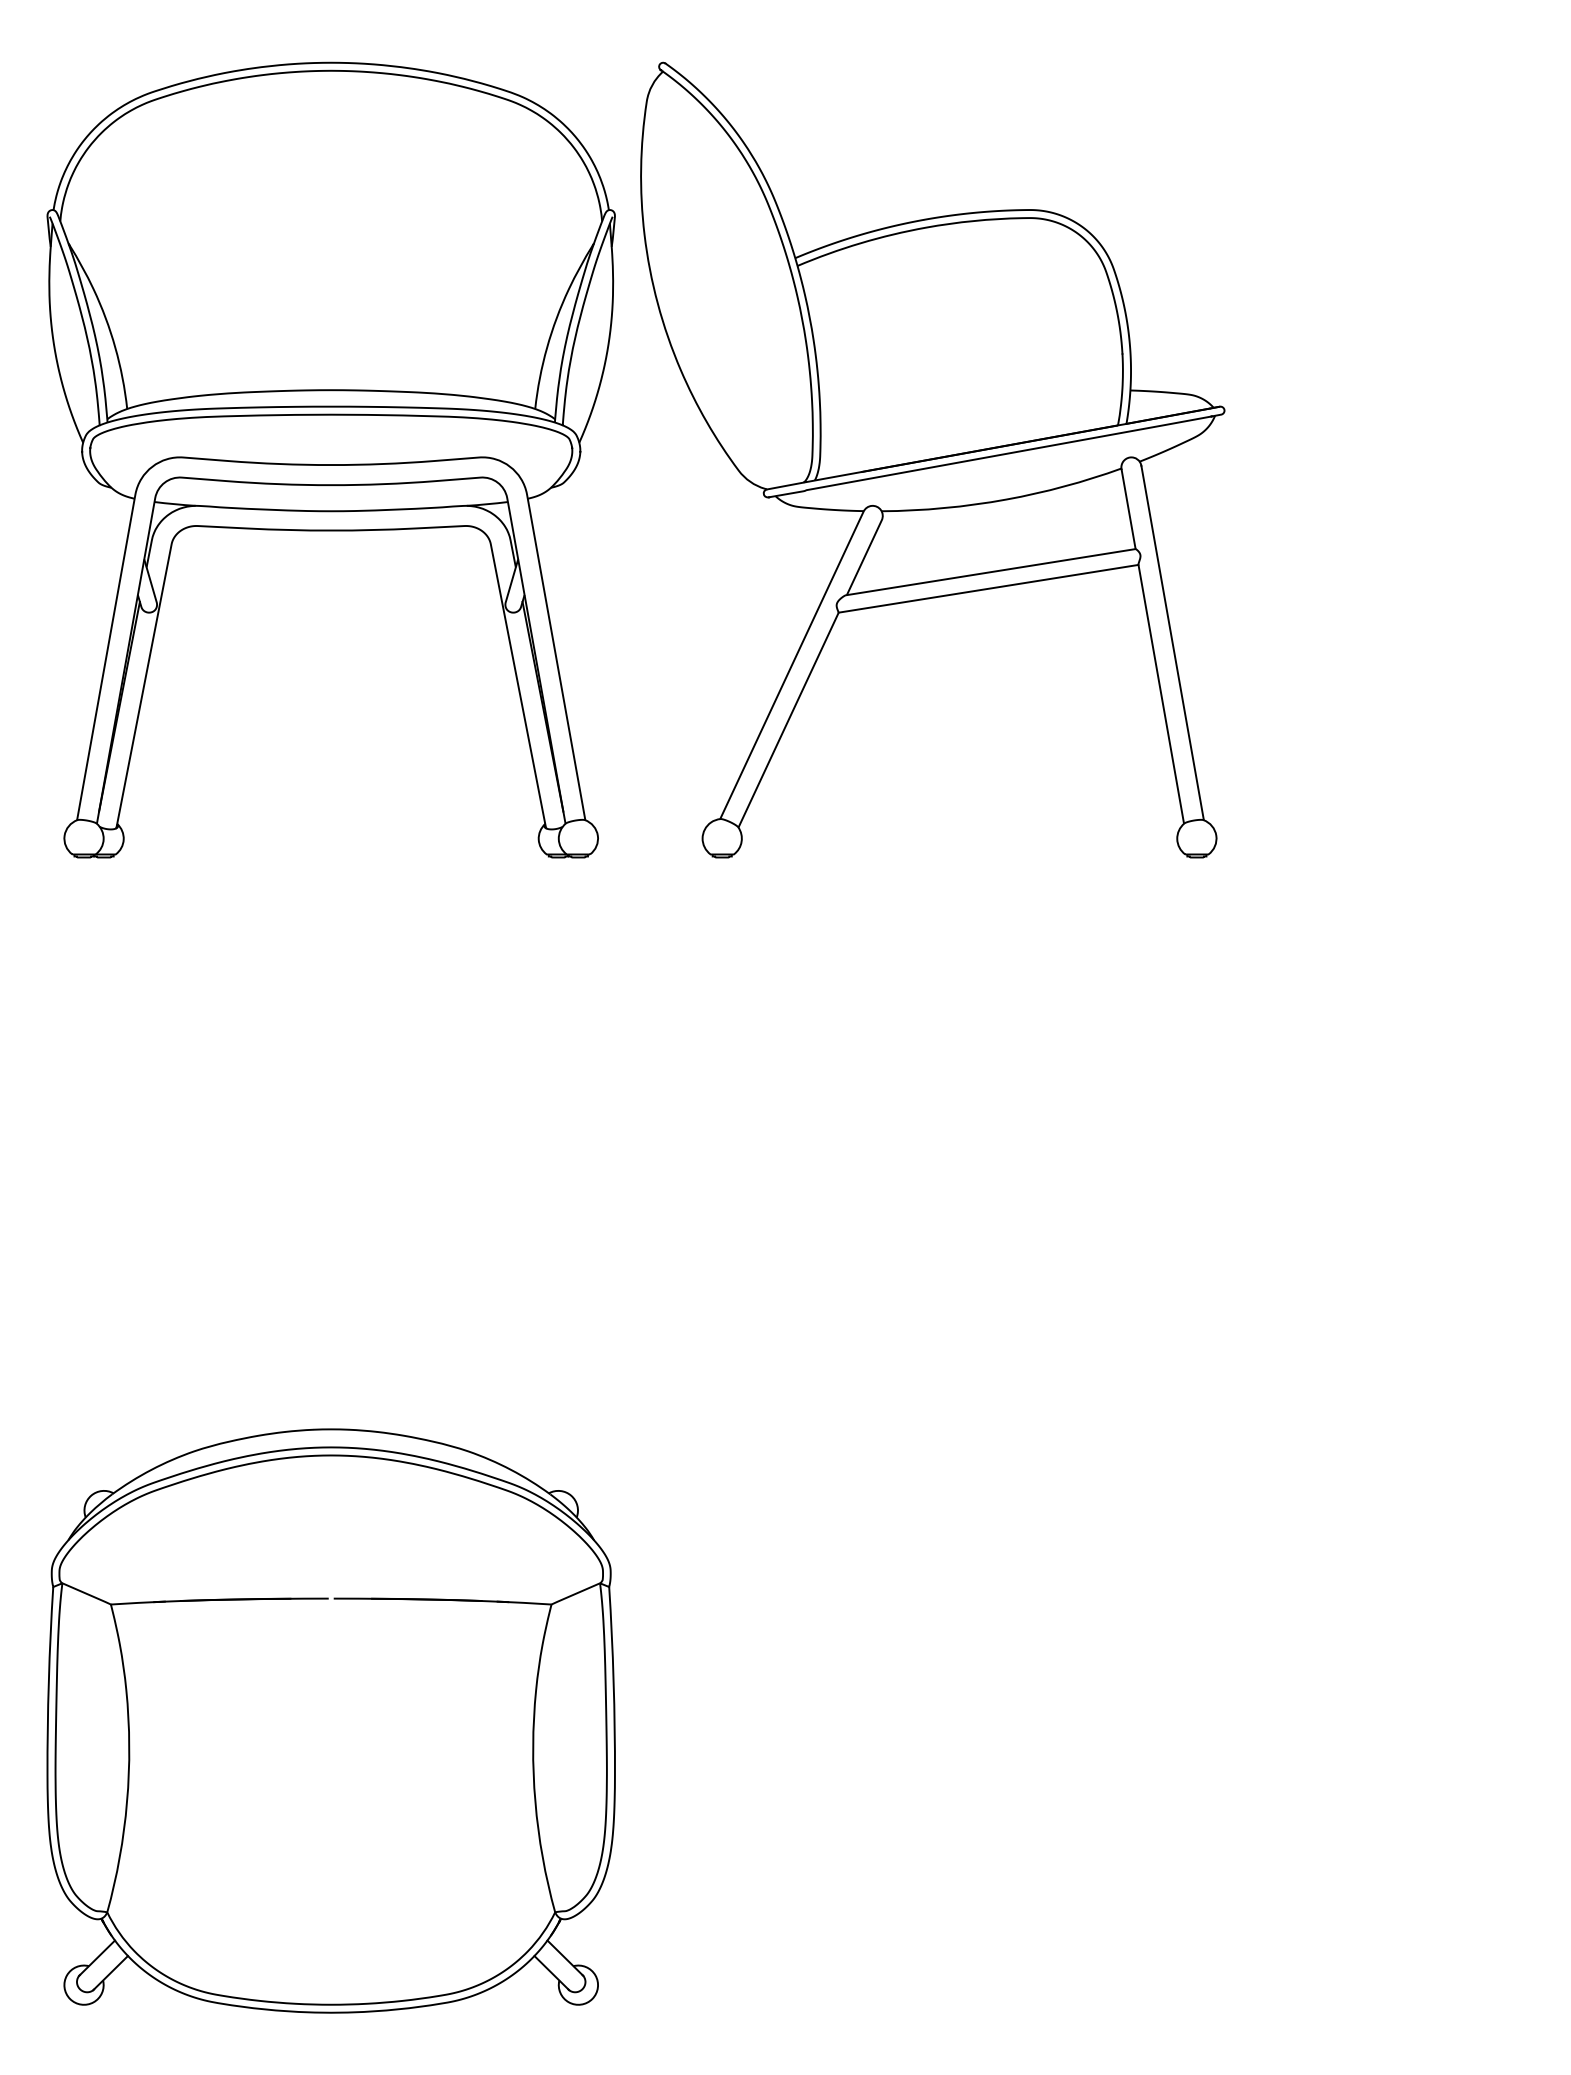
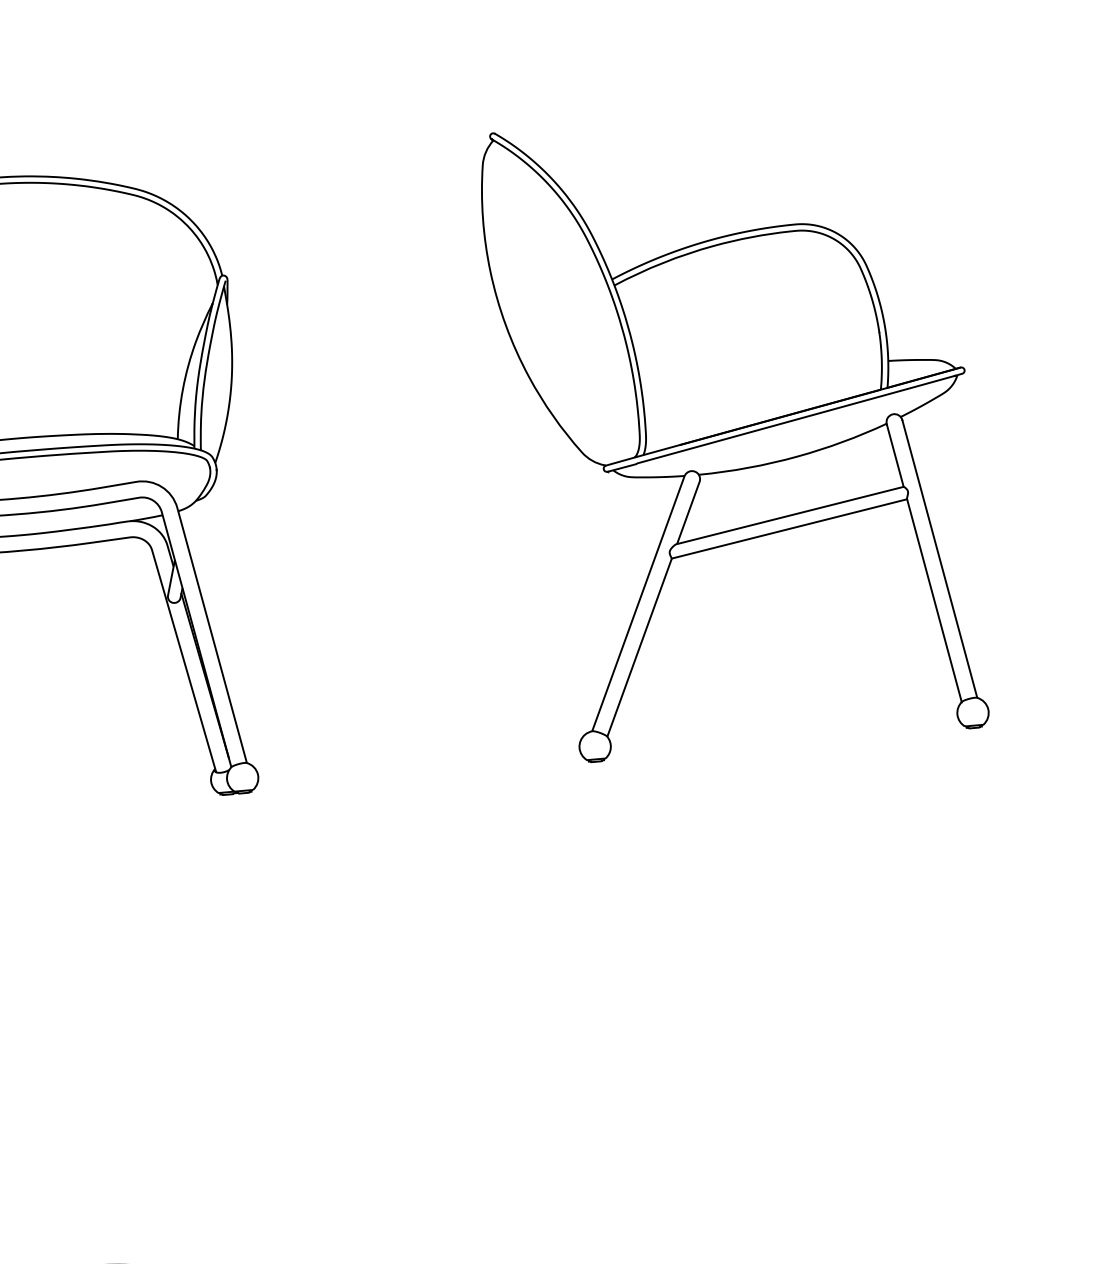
part: (932, 459) -> (735, 429), moved

